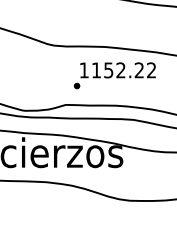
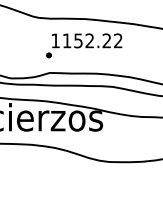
text: (114, 75) -> (83, 45), moved

